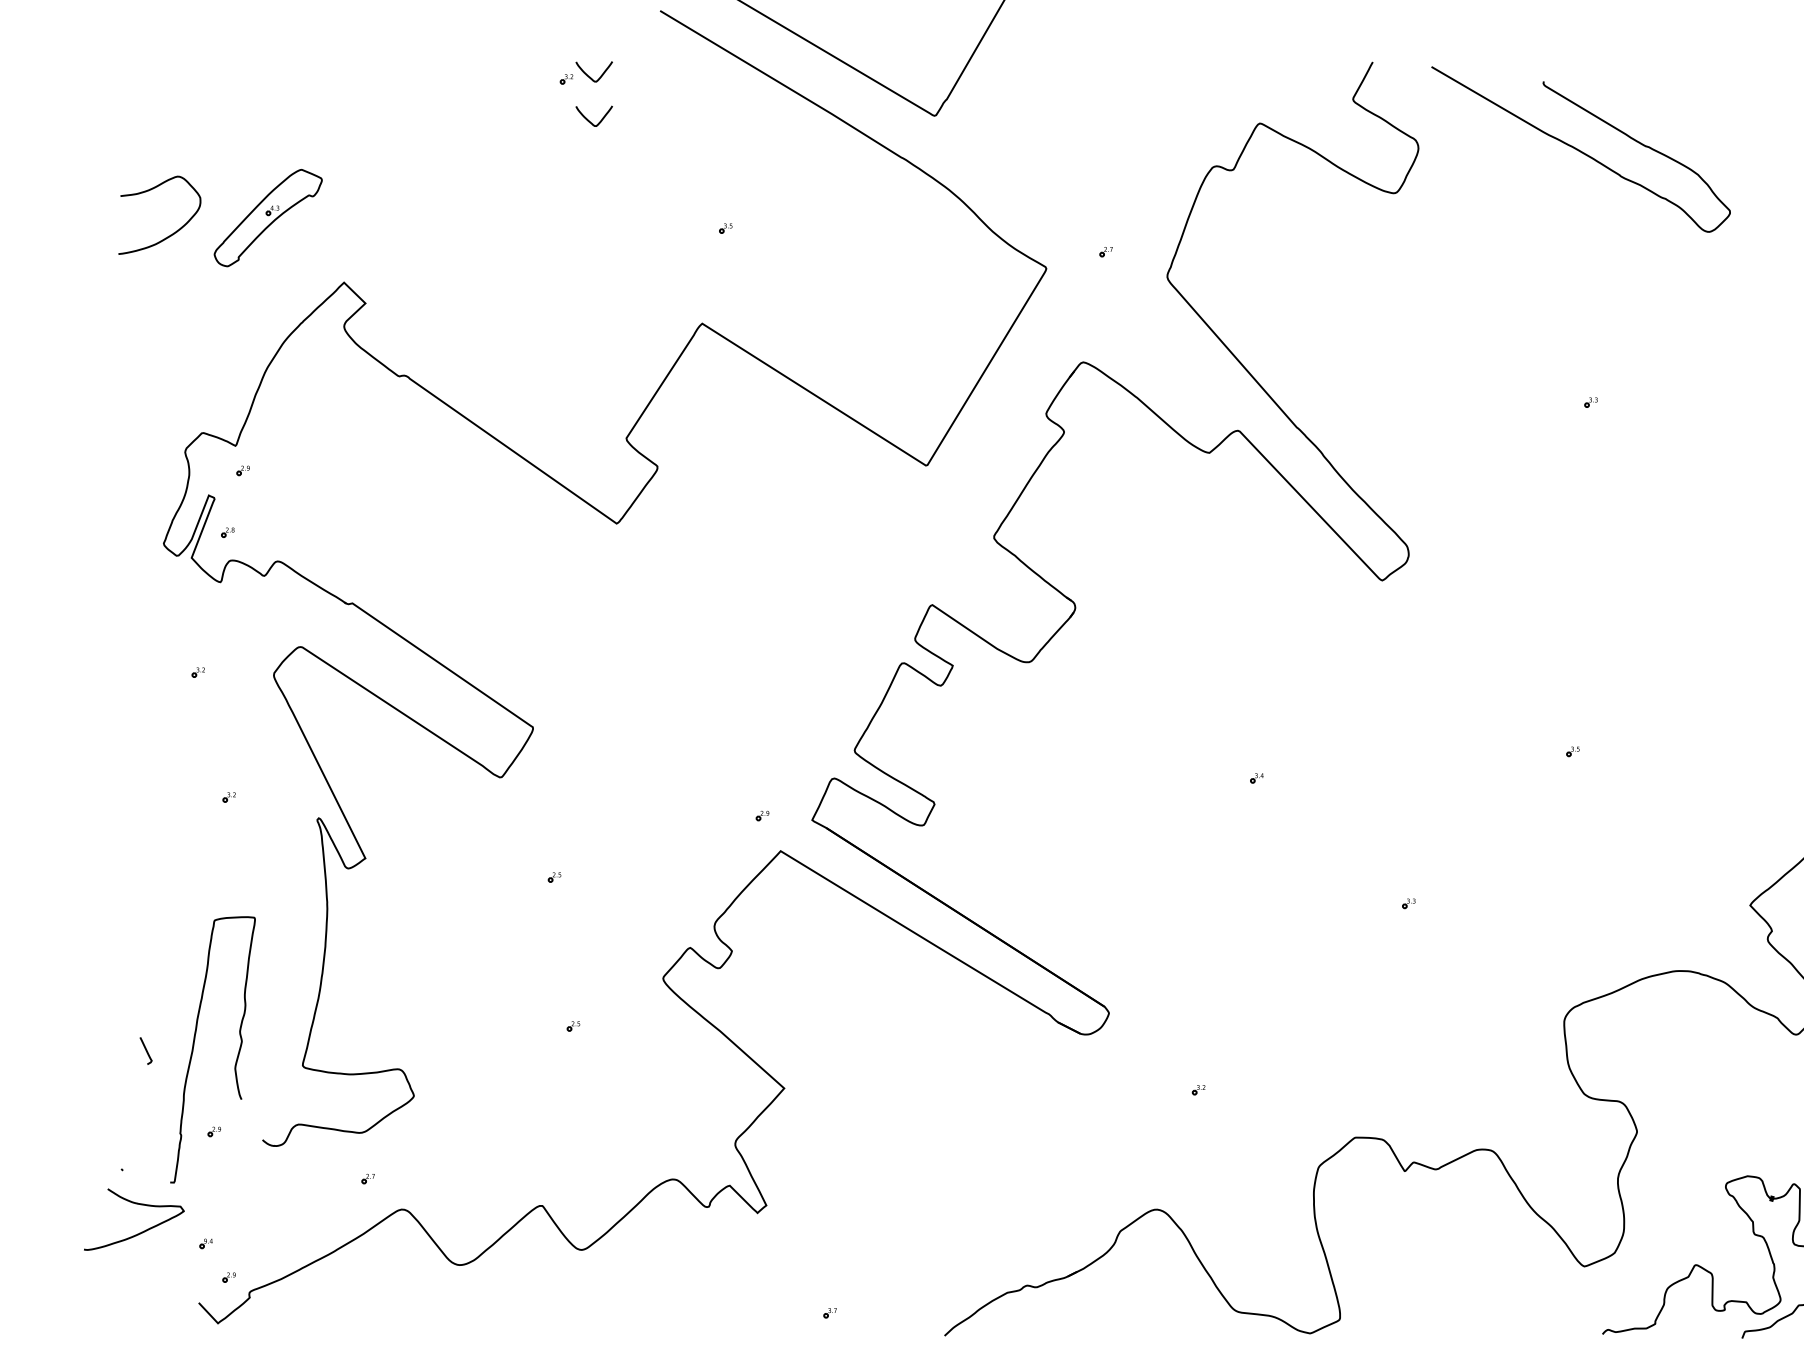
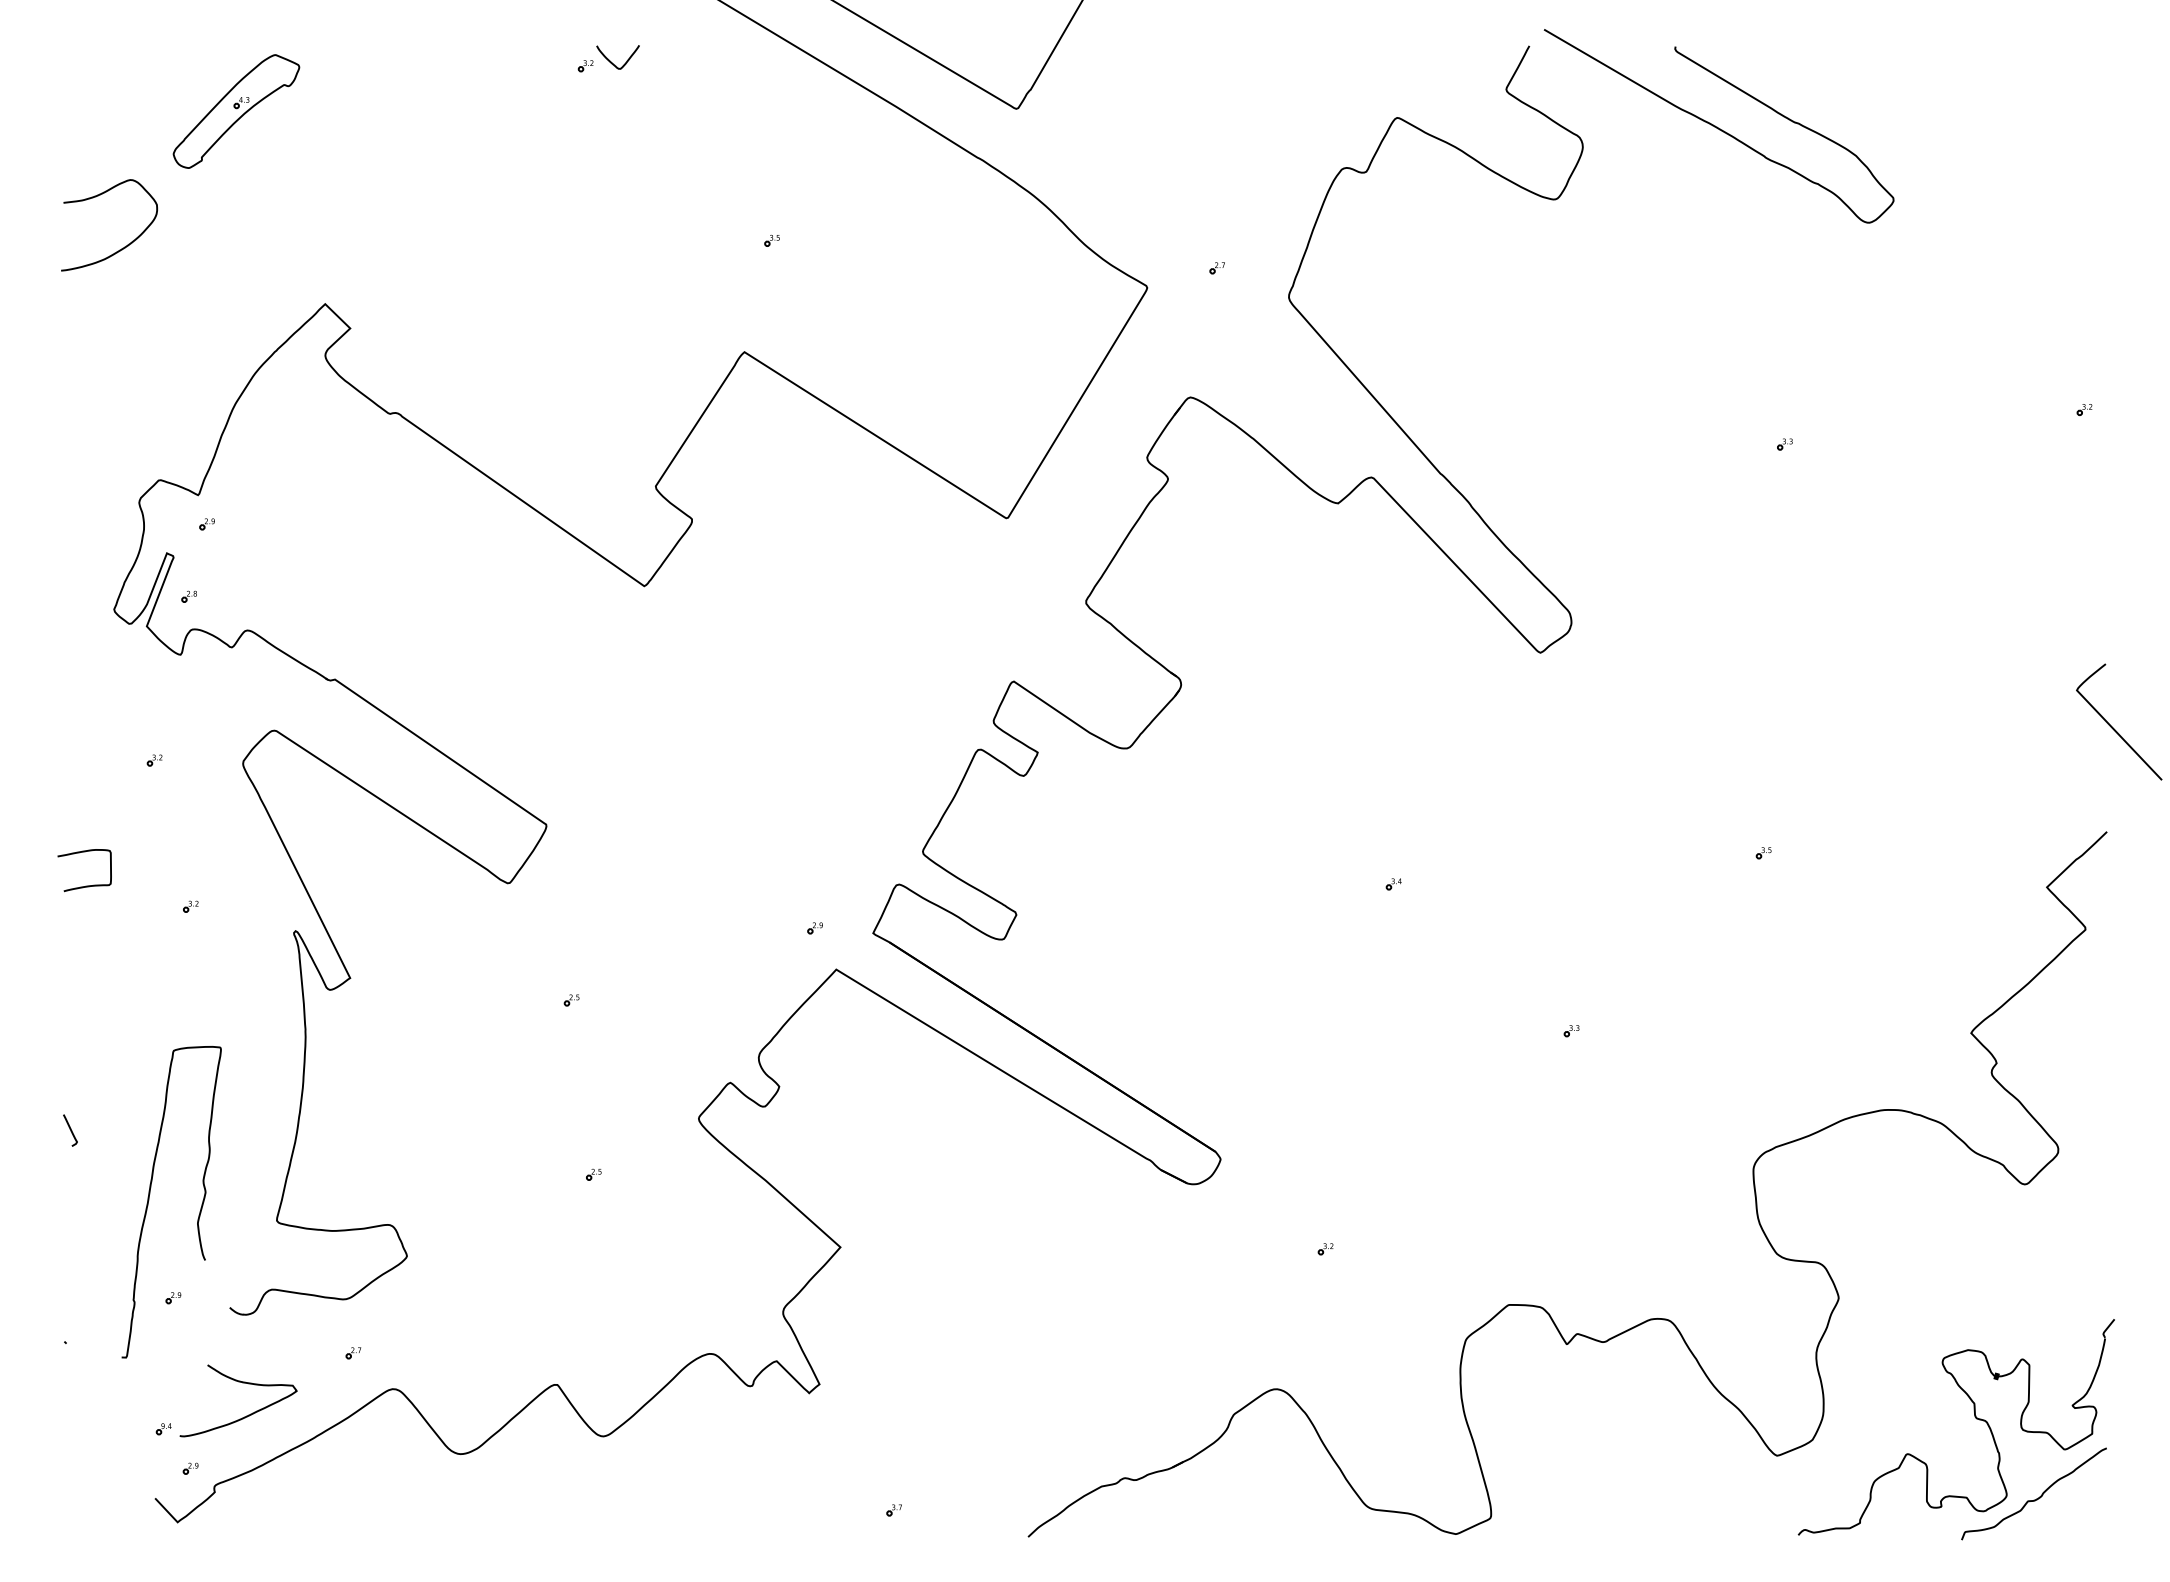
curve: (589, 120) -> (612, 114), removed
curve: (1579, 149) -> (1717, 126), moved
part: (268, 218) -> (236, 111), moved
curve: (139, 779) -> (85, 885), added
curve: (146, 1050) -> (70, 1130), moved
curve: (140, 1232) -> (246, 1415), moved

